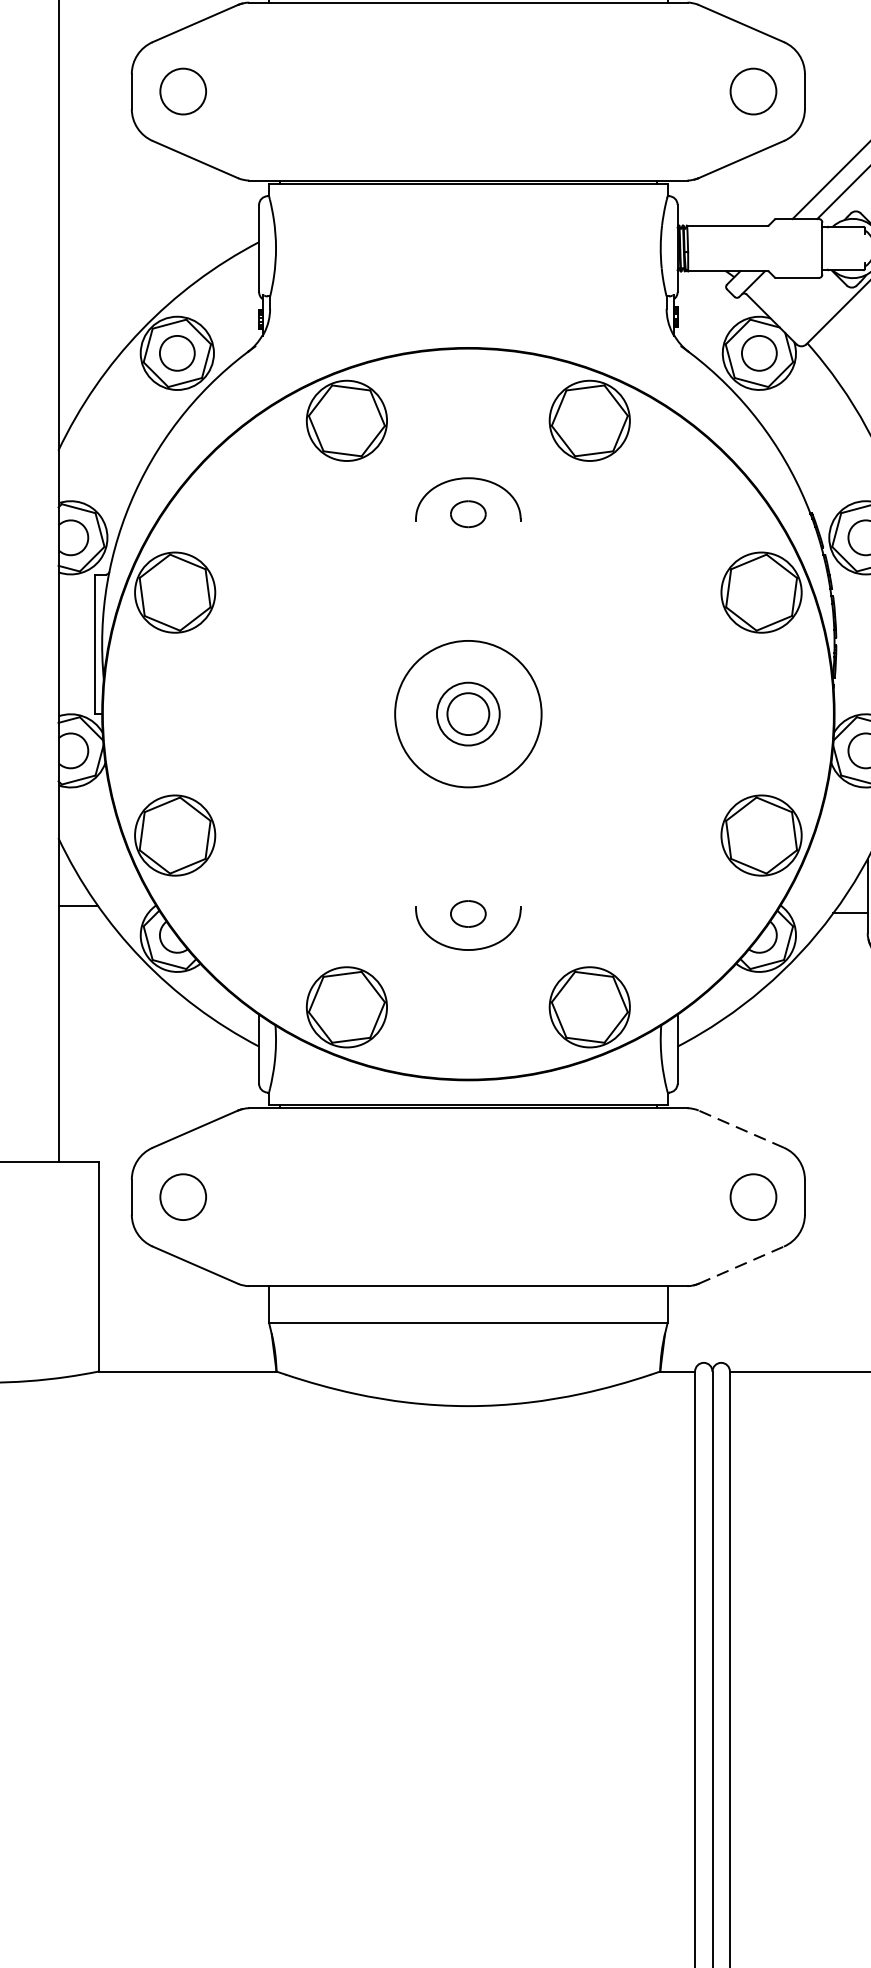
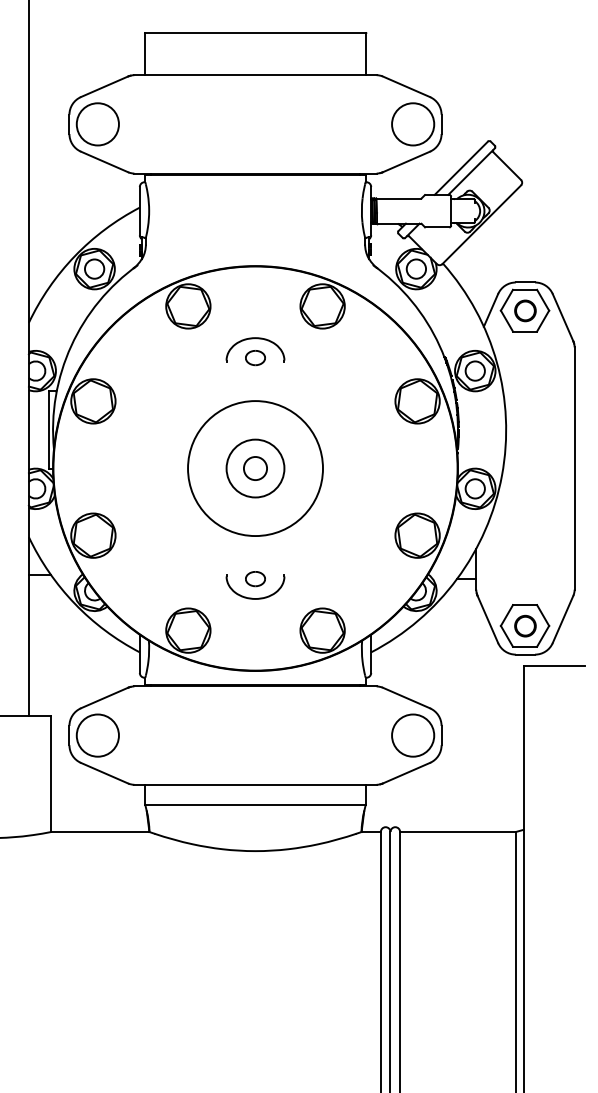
circle: (182, 91) -> (97, 124), size x1.67
circle: (754, 91) -> (413, 124), size x1.67
circle: (468, 714) -> (255, 468), size x1.67
circle: (468, 714) -> (255, 468), size x1.67
line: (741, 1130) -> (406, 698), dashed -> solid
circle: (182, 1196) -> (97, 735), size x1.67
circle: (754, 1196) -> (413, 735), size x1.67
line: (741, 1265) -> (406, 773), dashed -> solid

